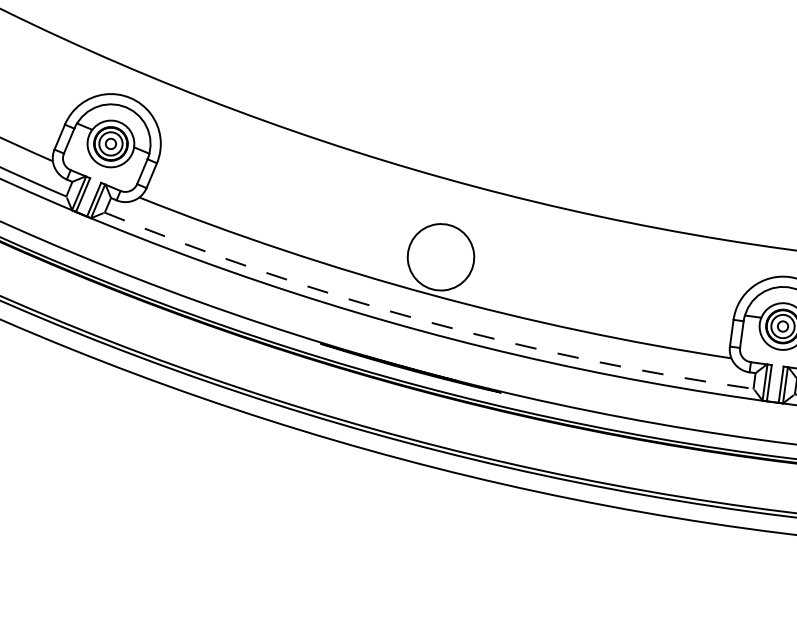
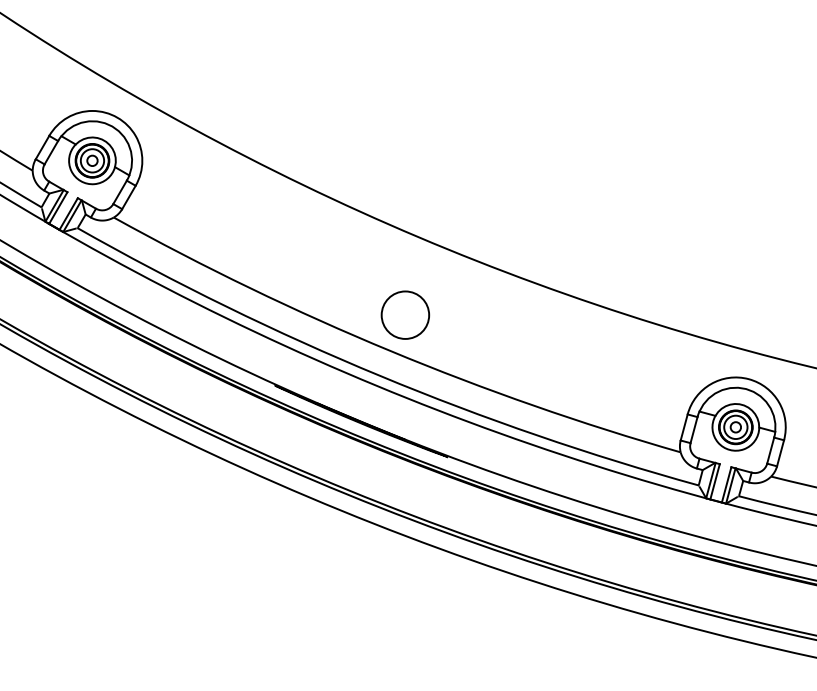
circle: (440, 256) -> (405, 314), size x0.71
arc: (423, 320) -> (380, 375), dashed -> solid

